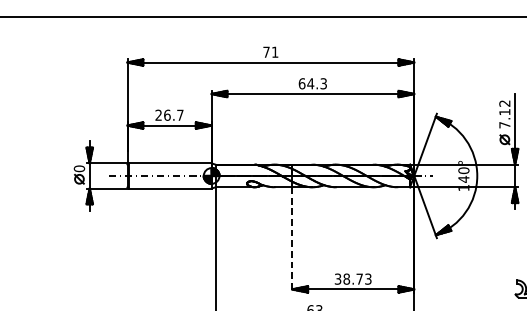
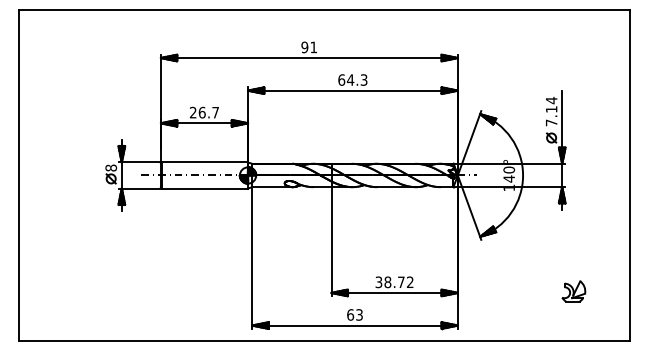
text: (266, 52) -> (304, 47), 71 -> 91
text: (504, 103) -> (551, 100), 7.12 -> 7.14
text: (78, 168) -> (110, 167), 0 -> 8
line: (292, 239) -> (331, 241), dashed -> solid
text: (368, 279) -> (410, 282), 38.73 -> 38.72

